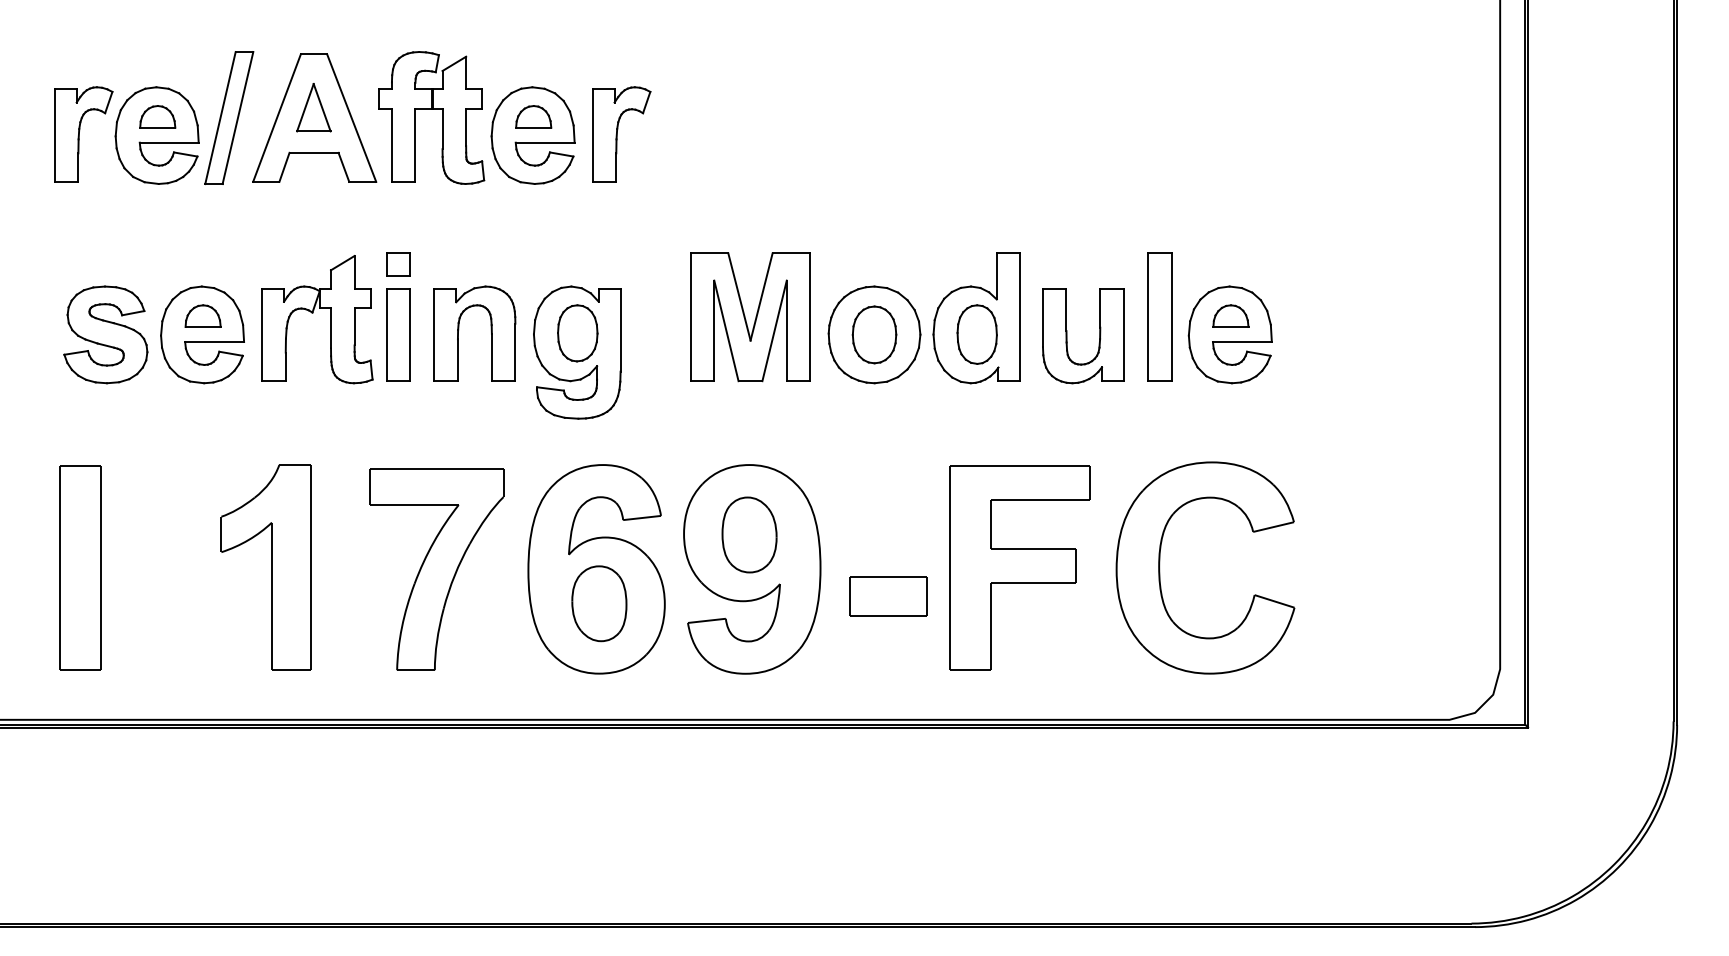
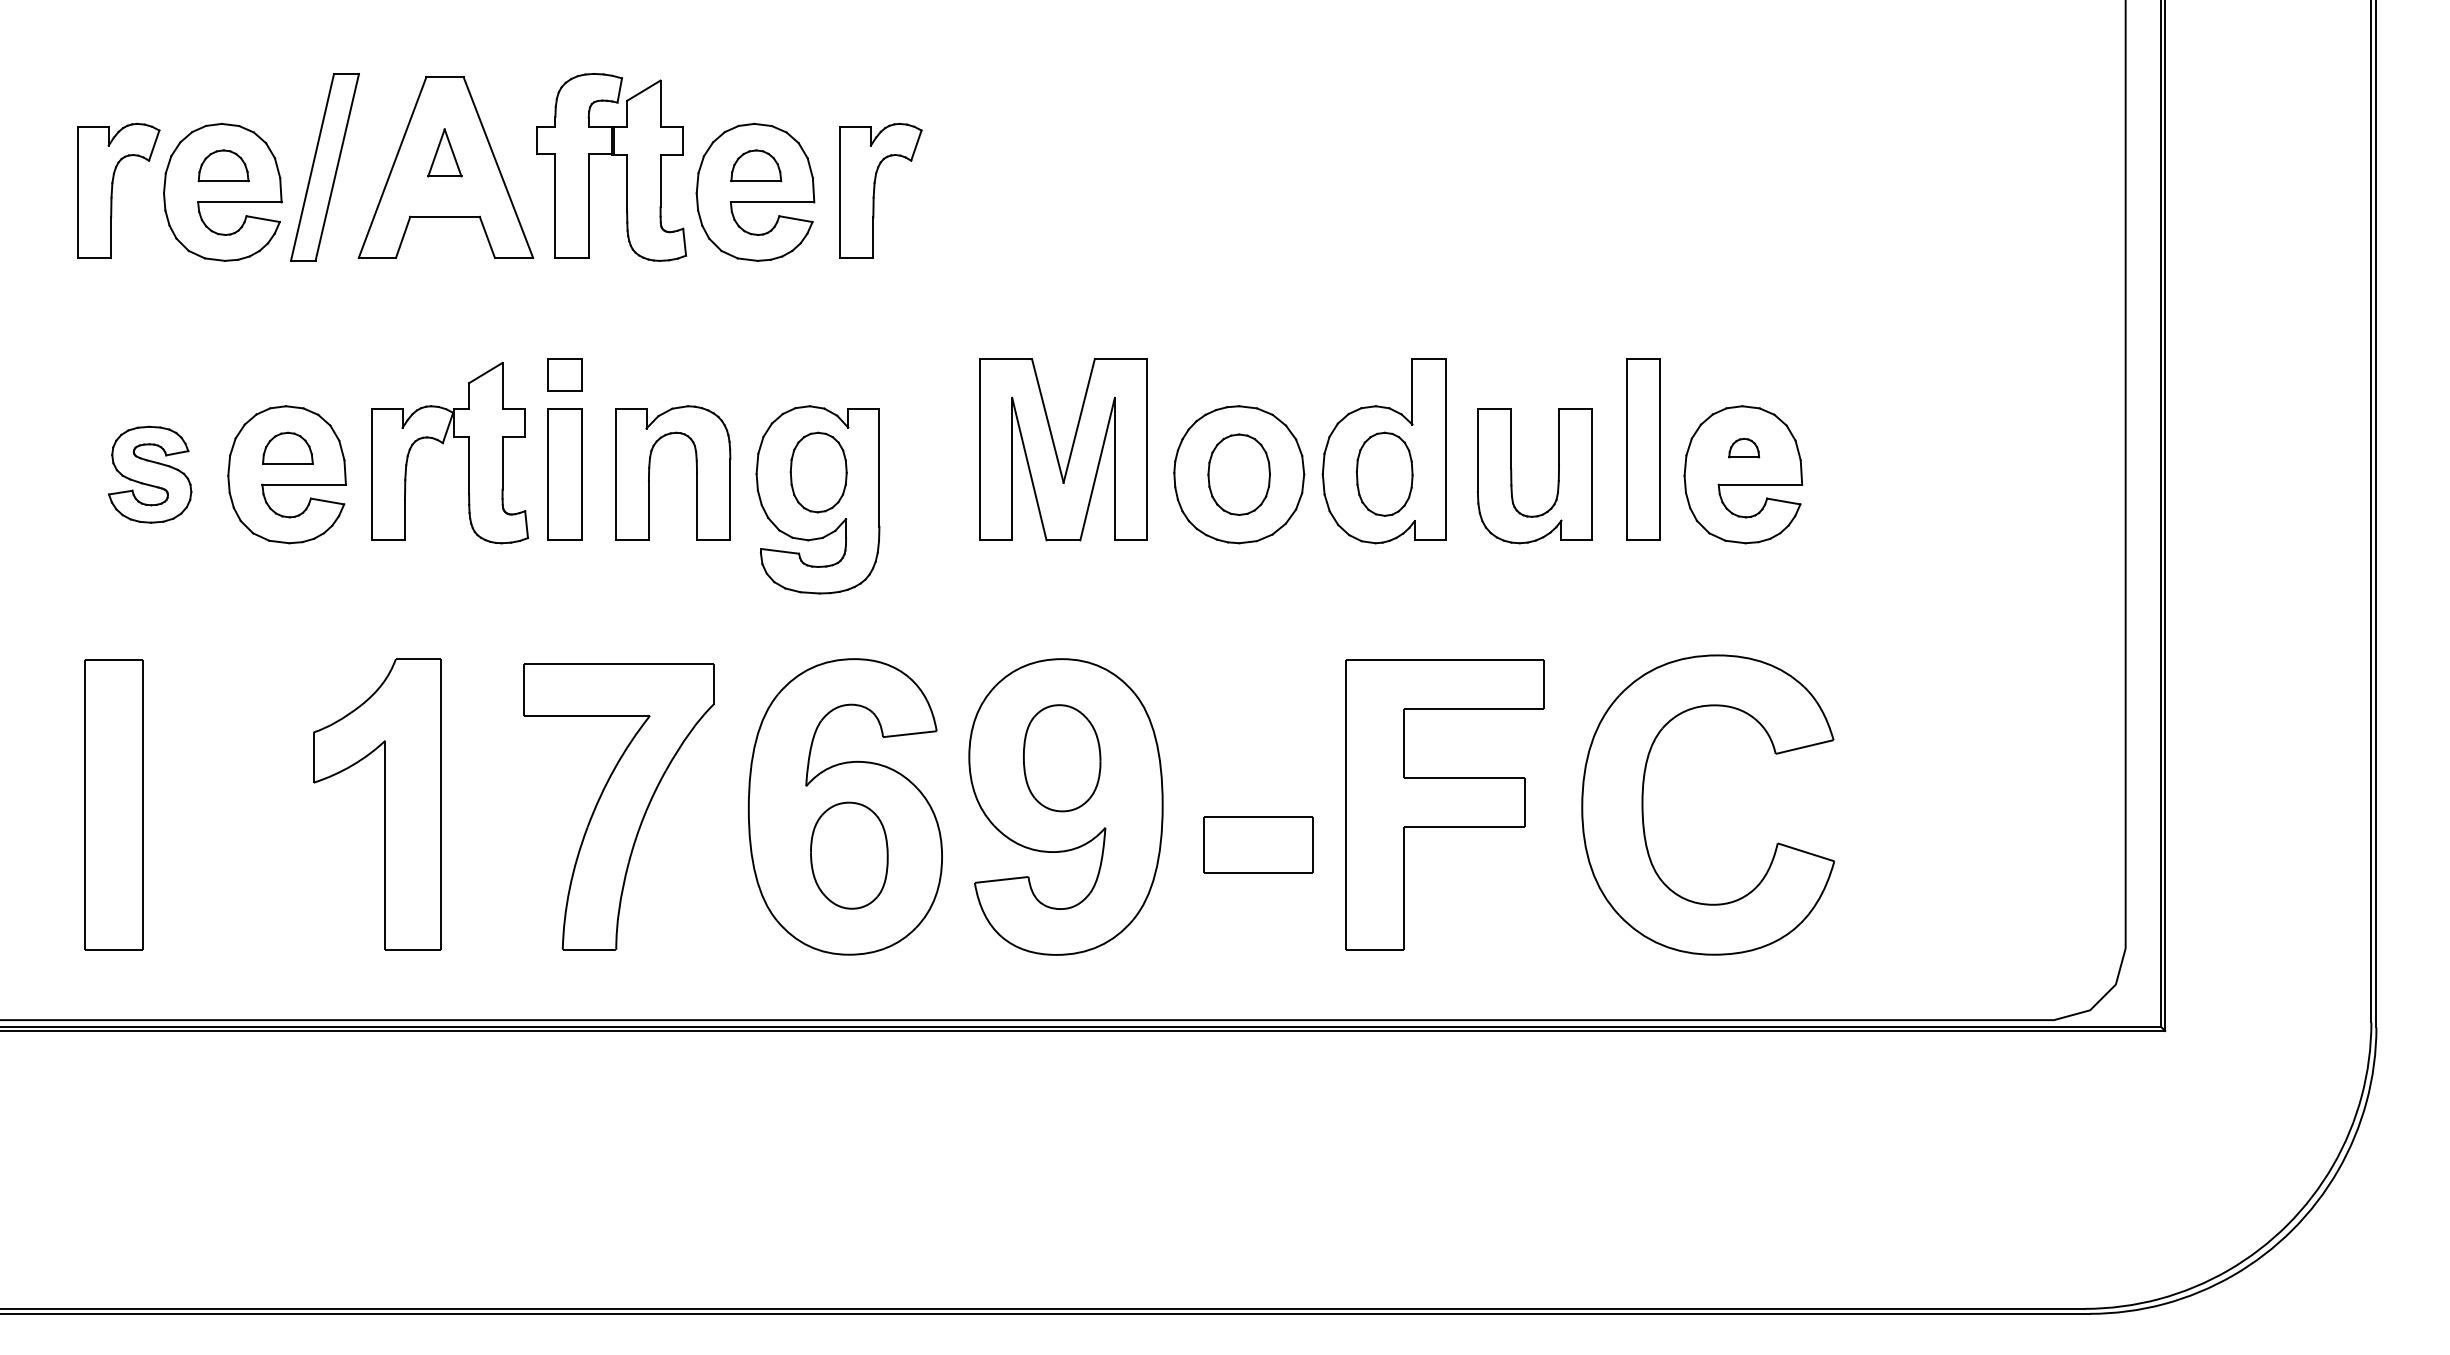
part: (313, 107) -> (444, 152), size x0.7
part: (1230, 315) -> (1743, 447), size x0.6
part: (105, 334) -> (149, 474), size x0.7

